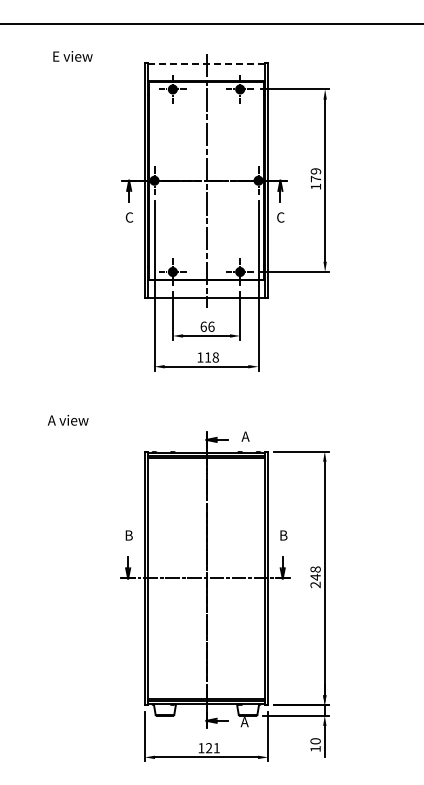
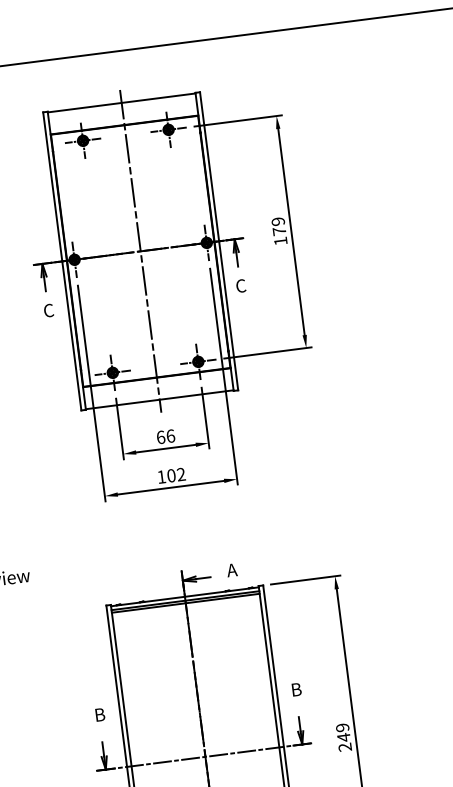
line: (207, 63) -> (122, 102), dashed -> solid
text: (211, 357) -> (175, 475), 118 -> 102
text: (315, 569) -> (342, 727), 248 -> 249

